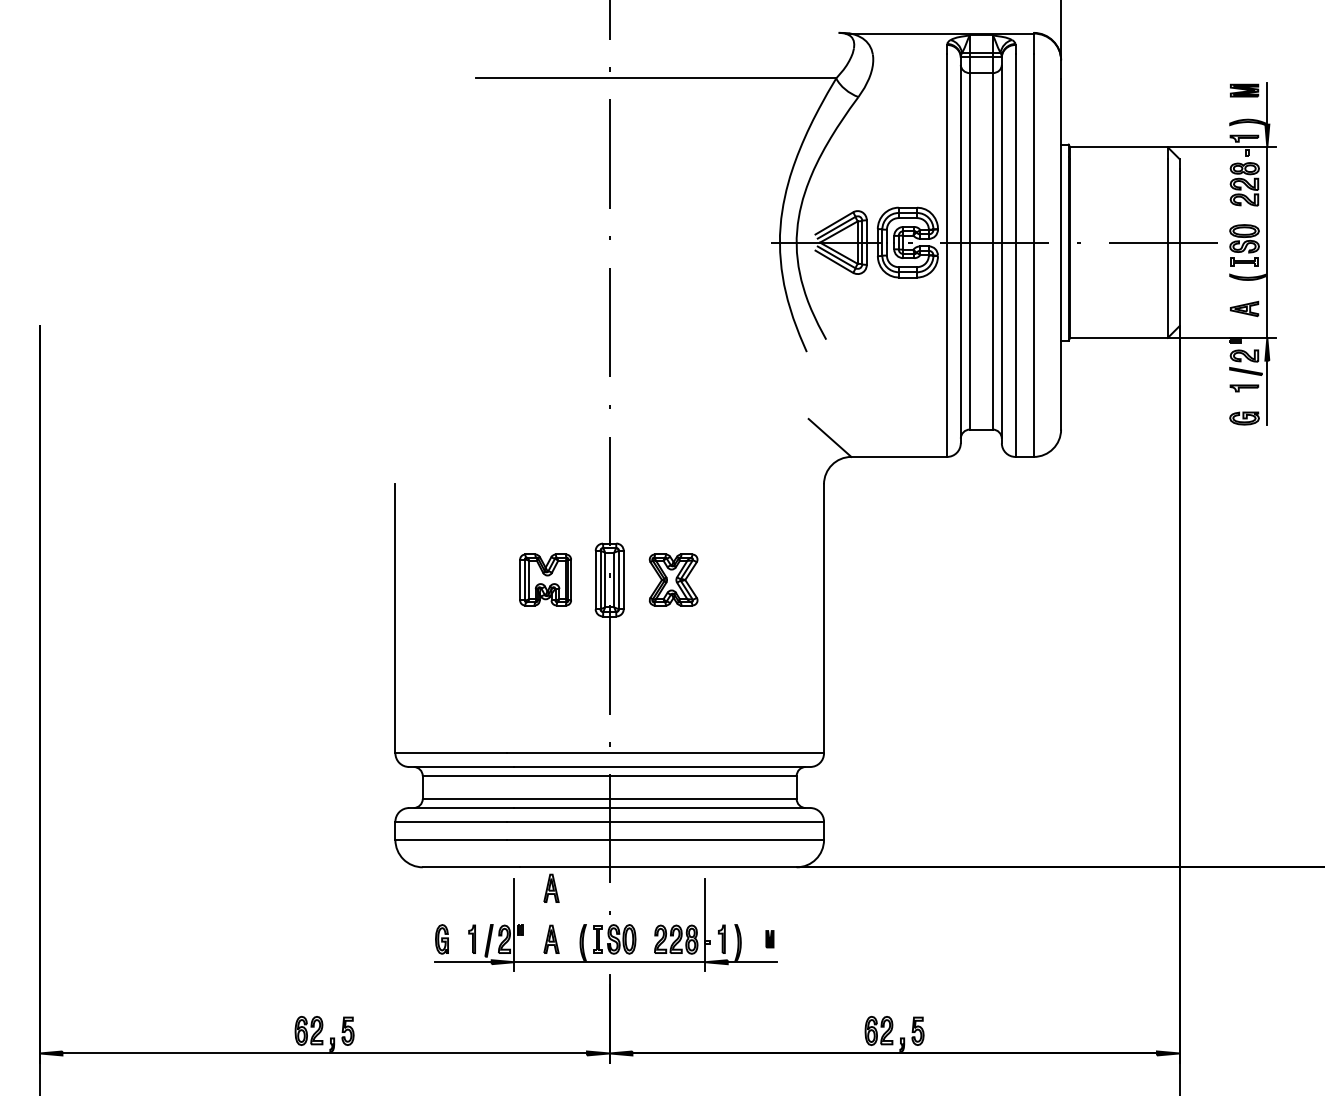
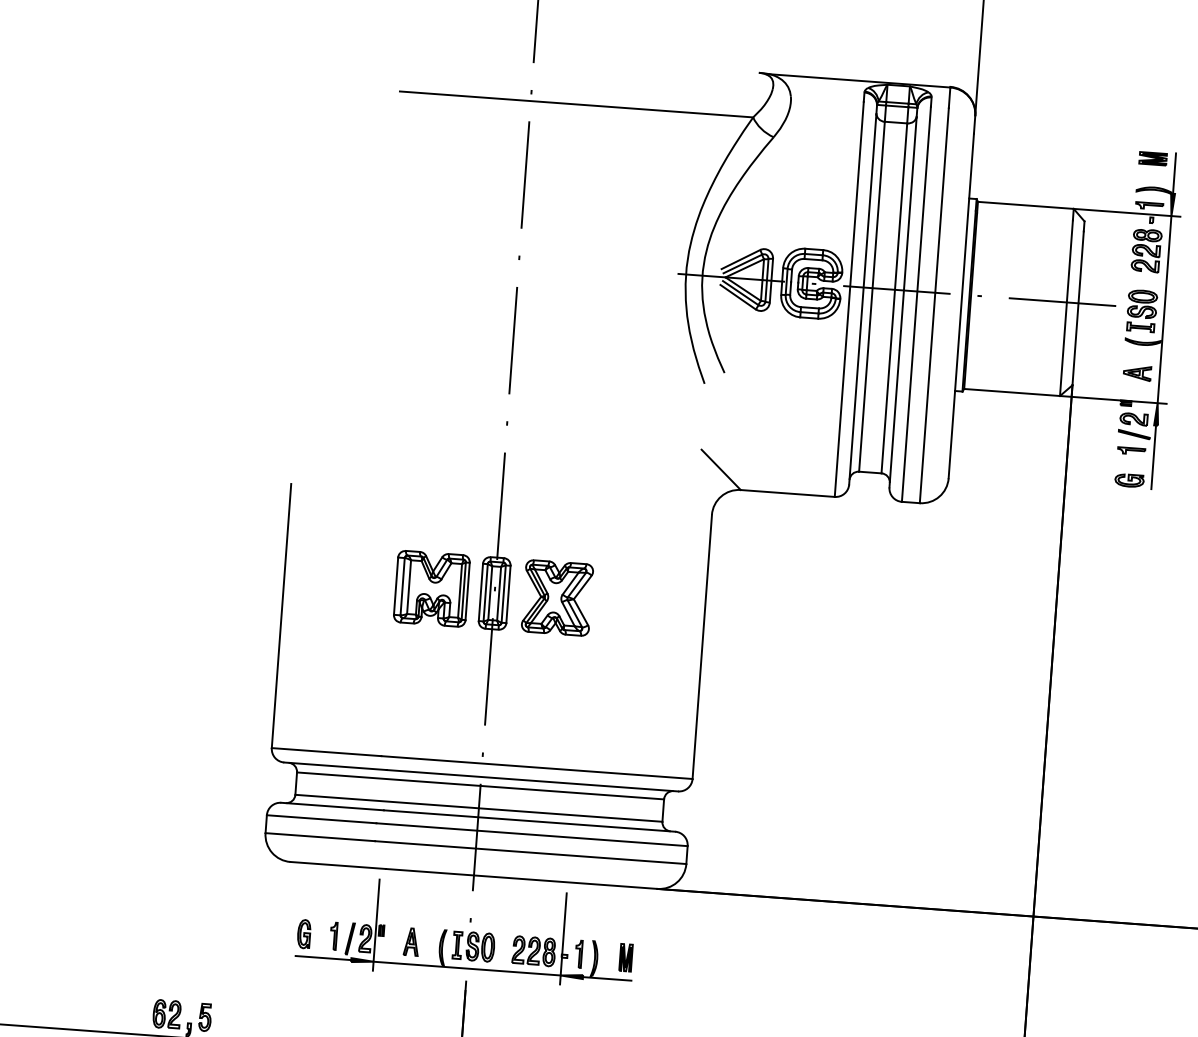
part: (545, 579) -> (431, 588), size x1.43
part: (673, 579) -> (557, 597), size x1.43
part: (551, 887) -> (415, 891), removed
part: (769, 938) -> (625, 956), size x1.67

